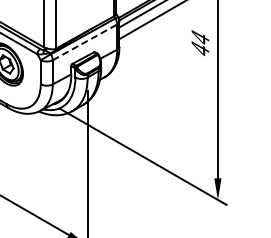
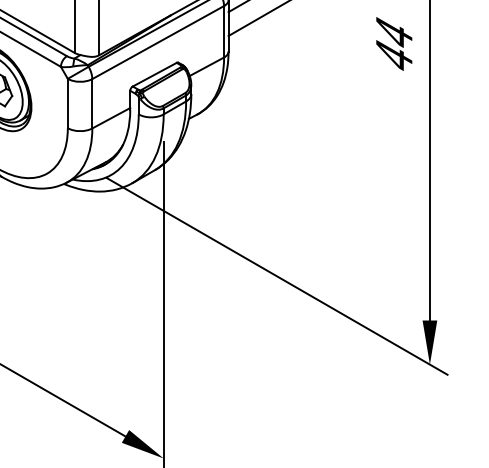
line: (85, 42) -> (159, 42), dashed -> solid

